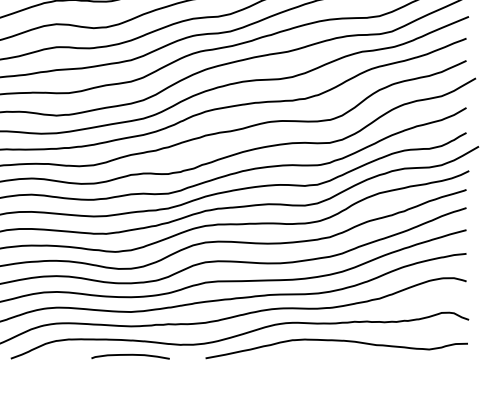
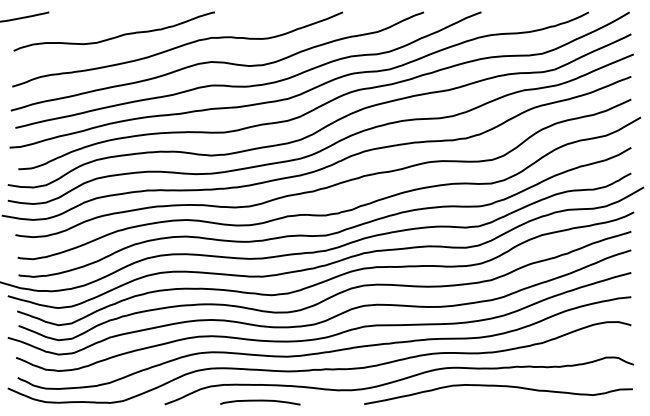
curve: (130, 355) -> (260, 401), moved

